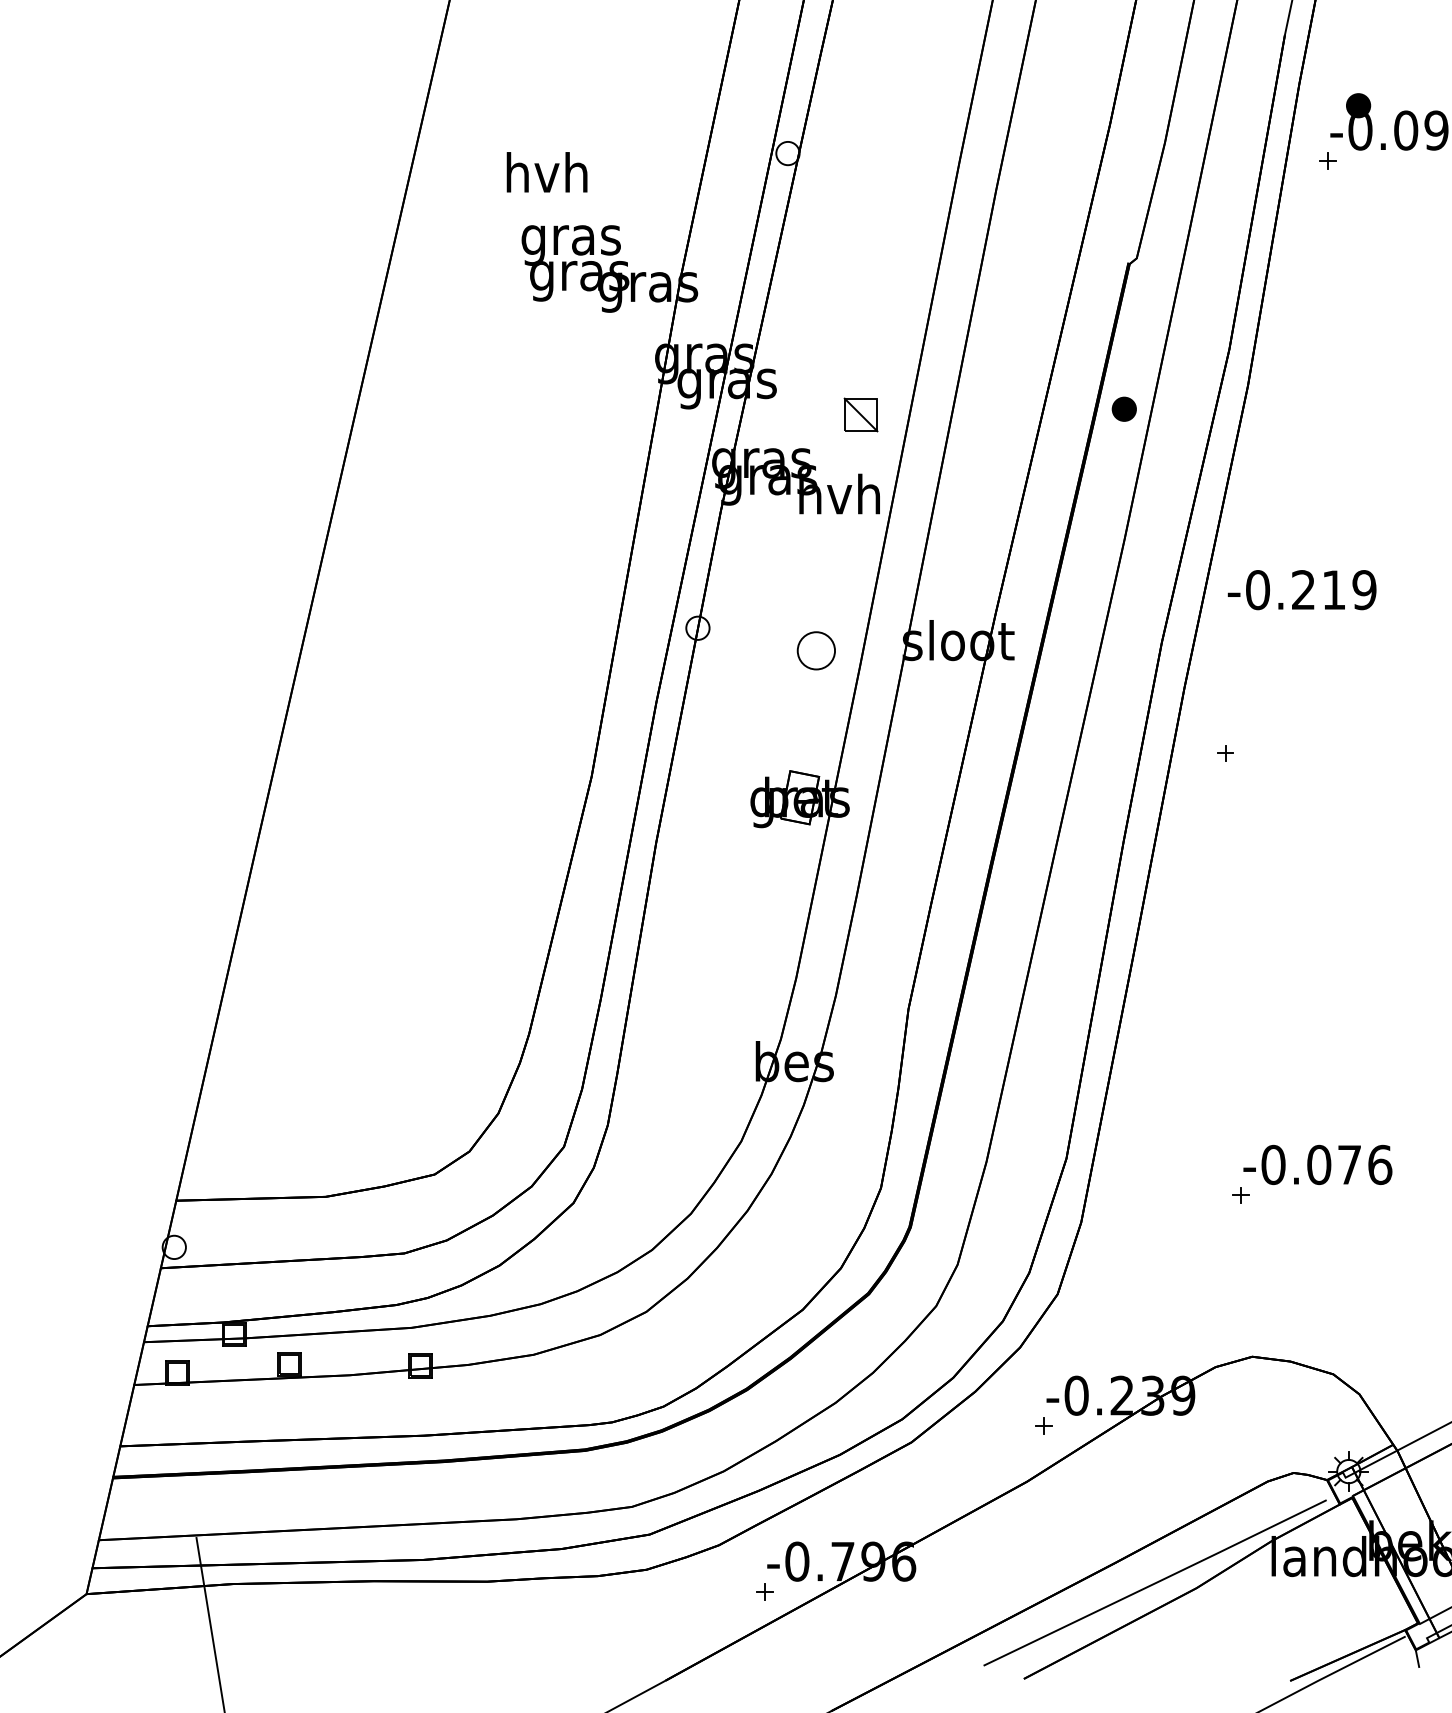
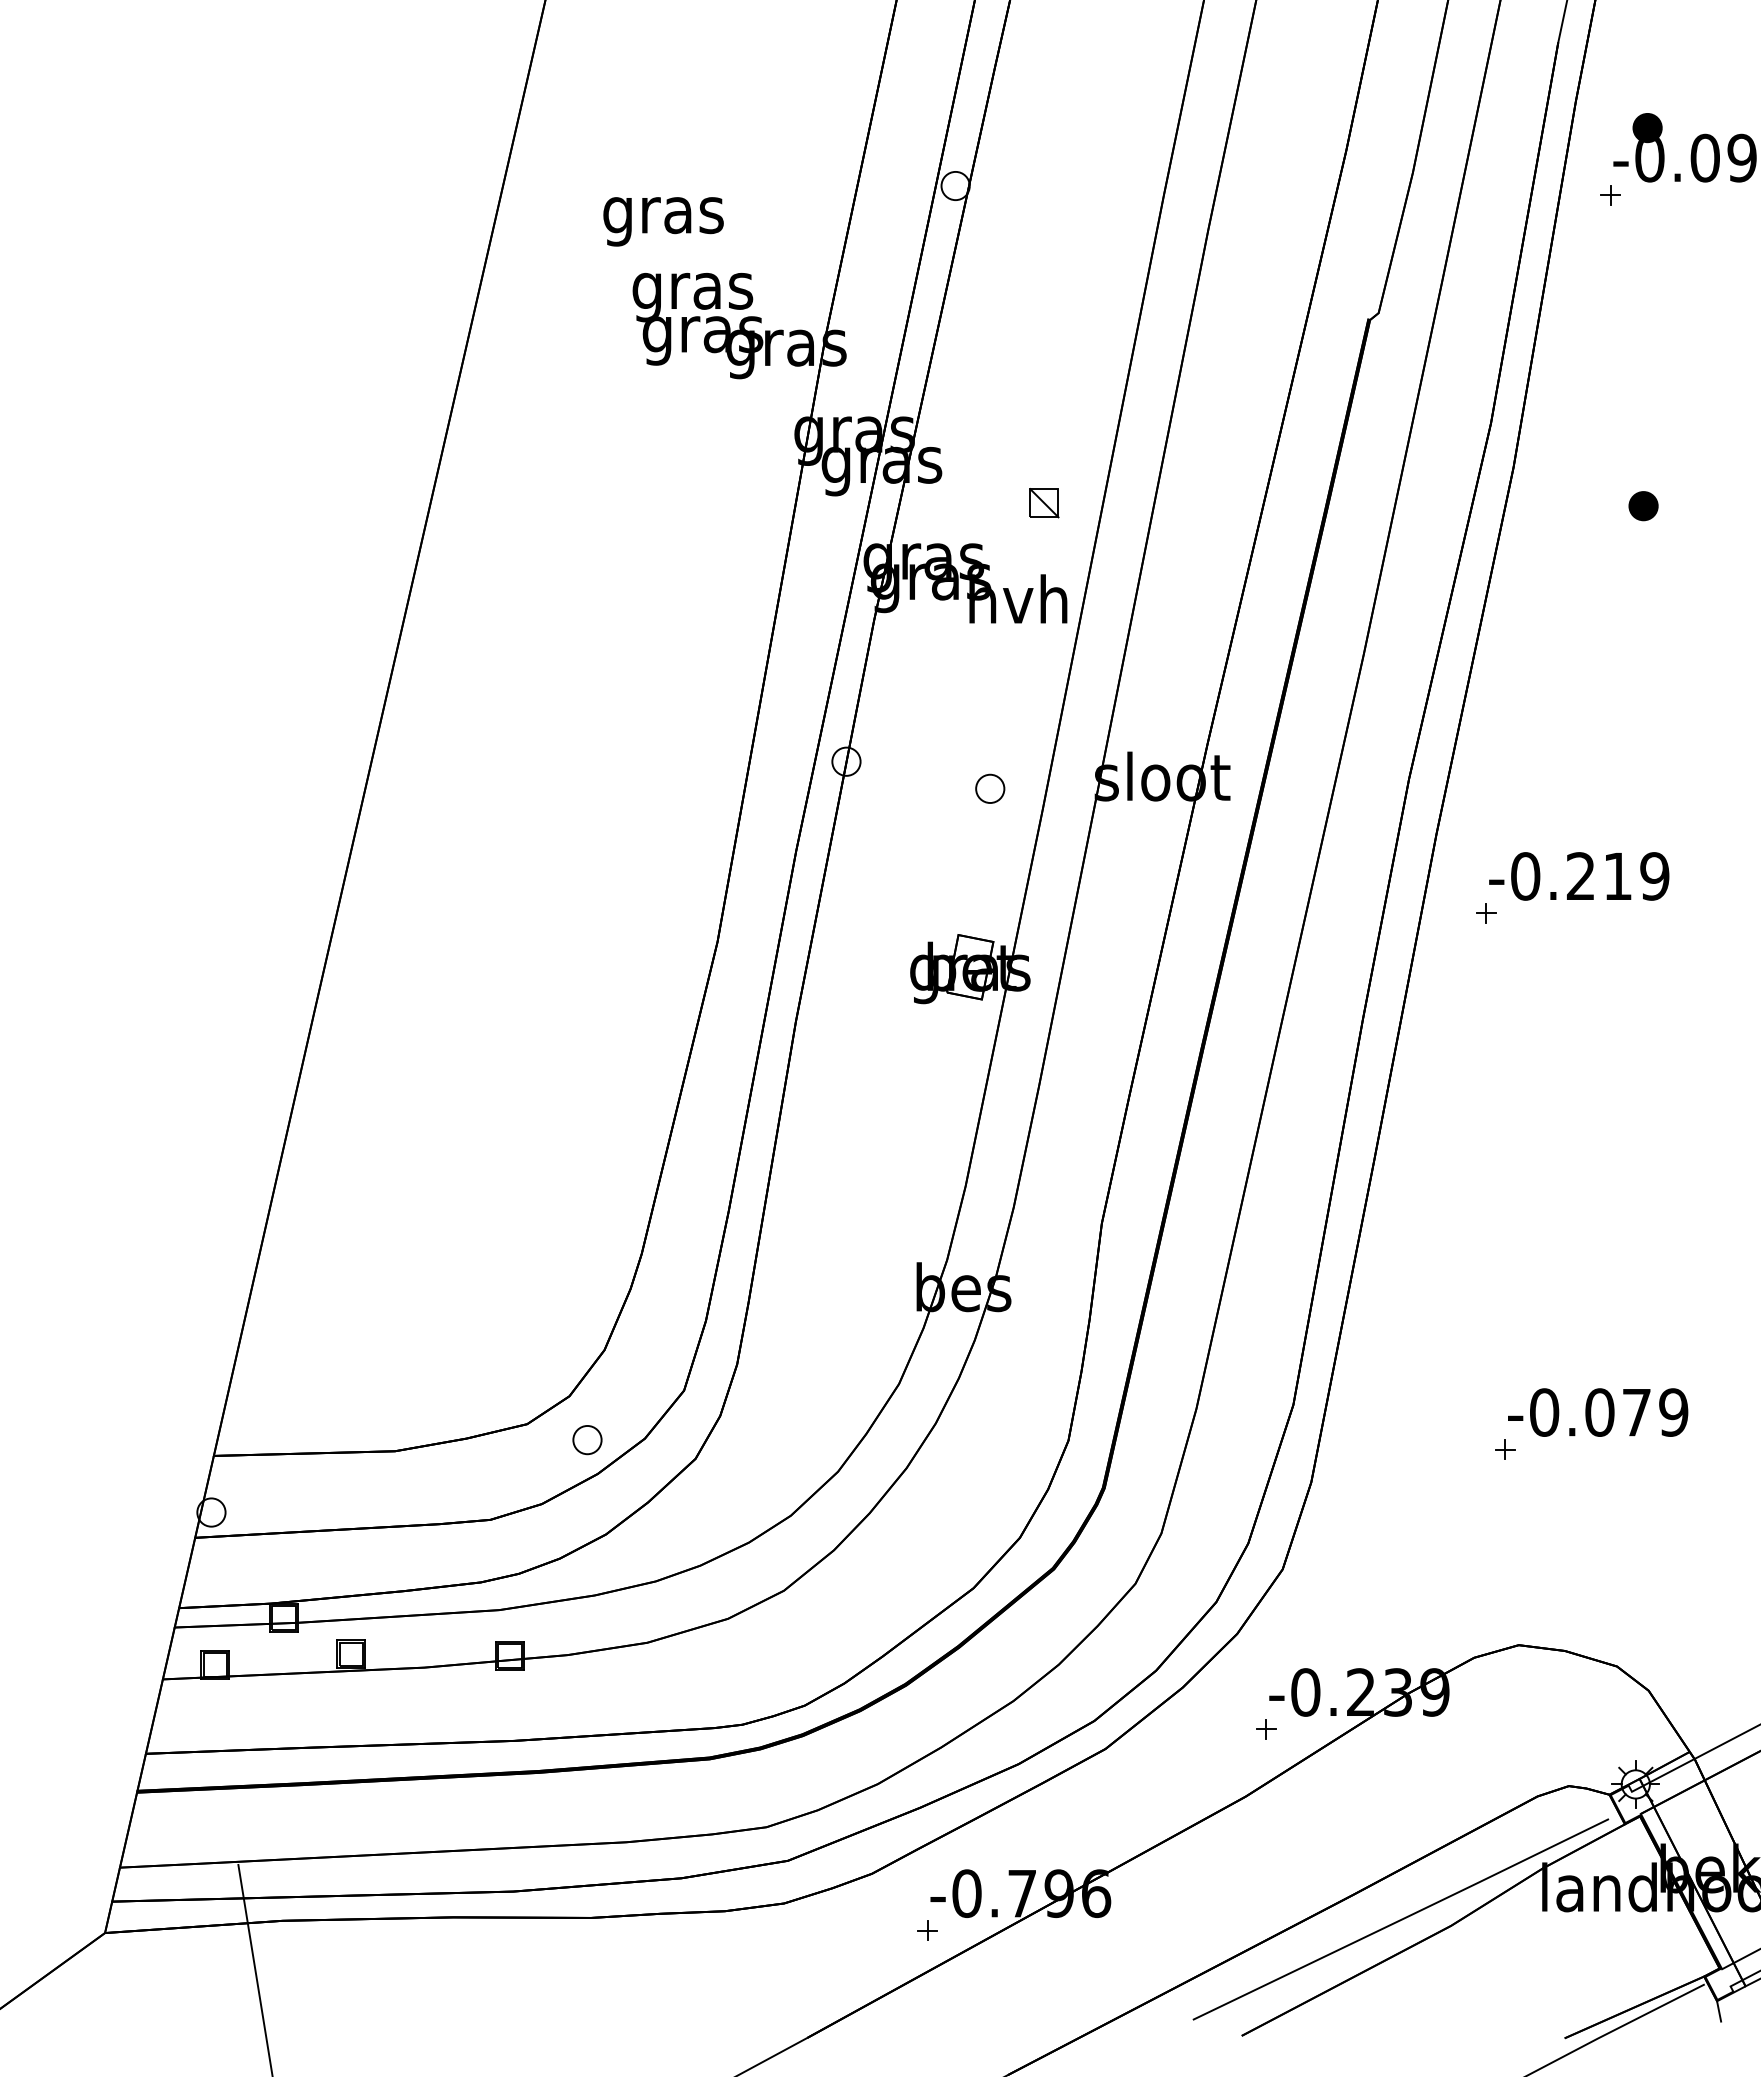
text: (547, 177) -> (663, 215), hvh -> gras
part: (1124, 409) -> (1643, 506), moved
part: (861, 415) -> (1044, 503), size x0.71
text: (1302, 590) -> (1579, 876), moved
part: (816, 650) -> (990, 788), size x0.62
text: (1379, 1164) -> (1673, 1412), -0.076 -> -0.079
part: (484, 1187) -> (587, 1440), added

